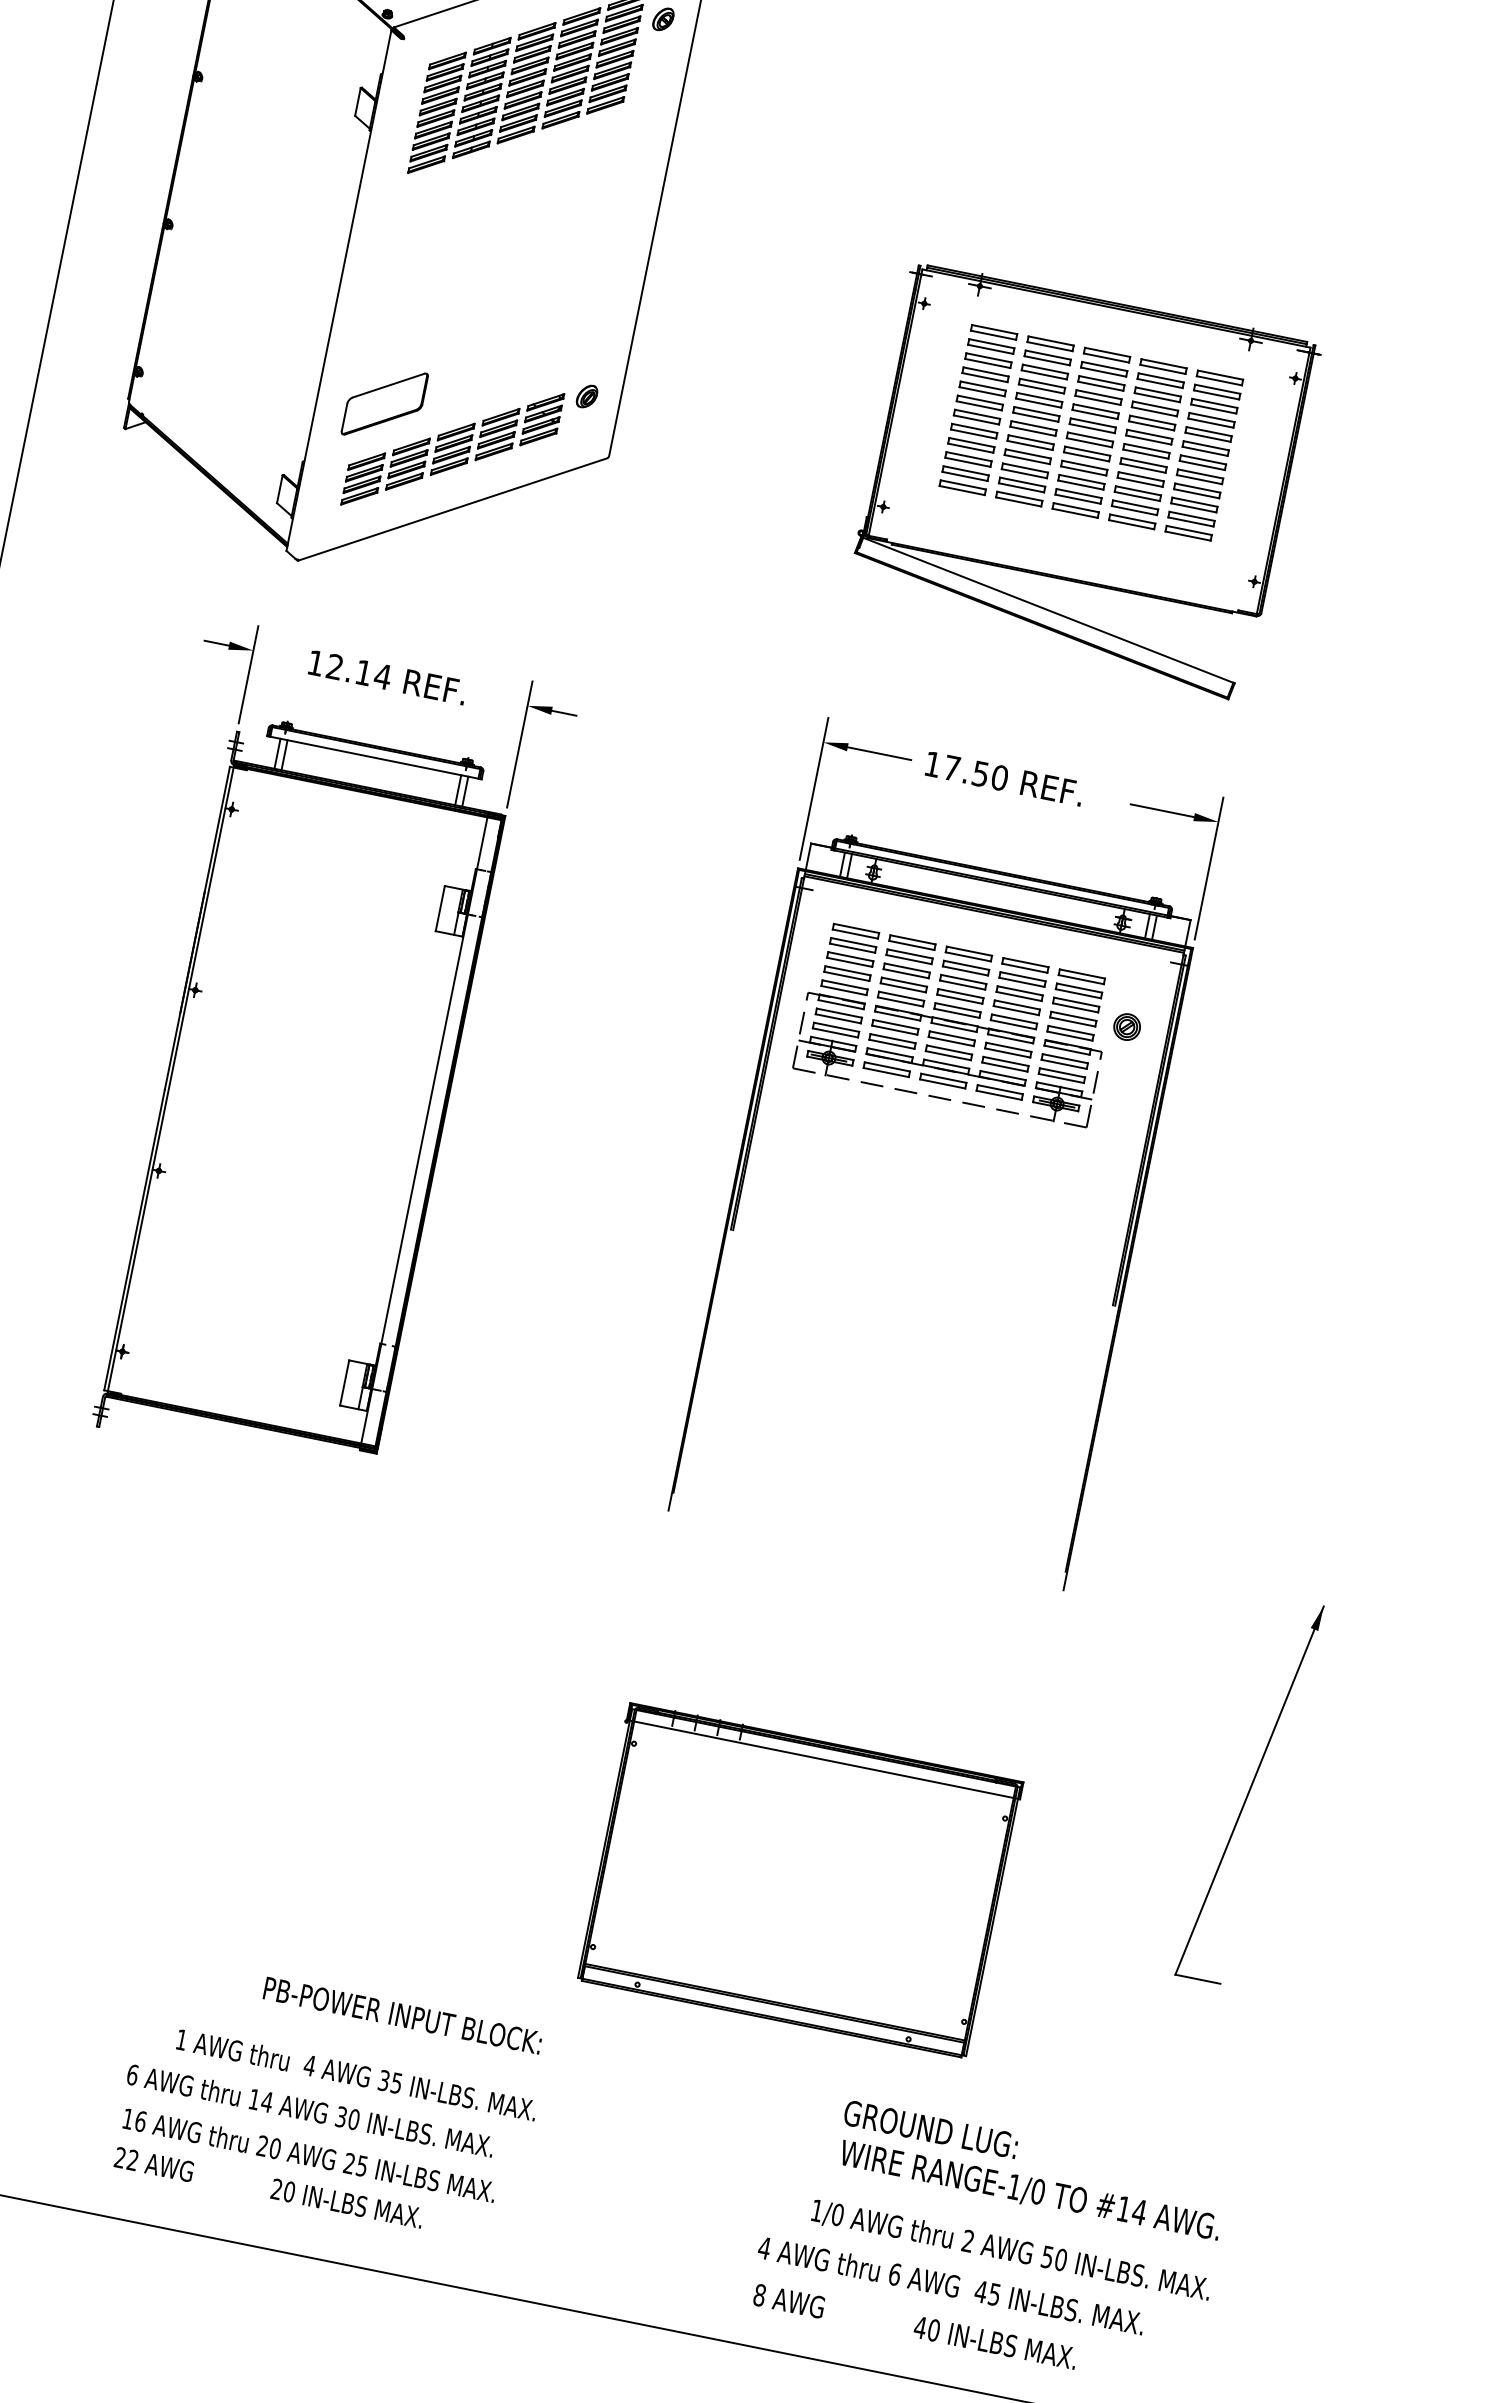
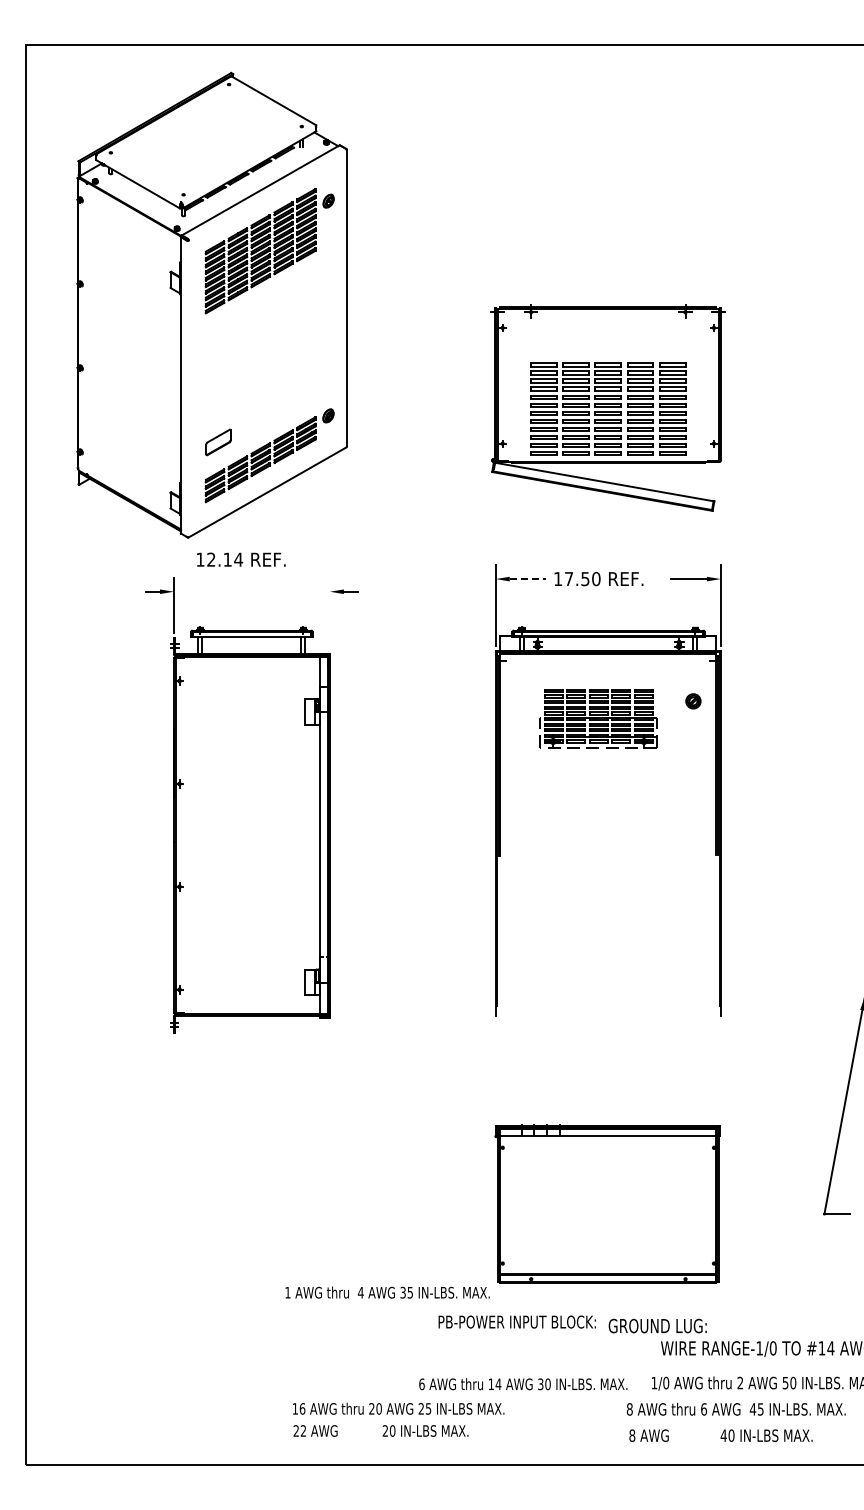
part: (384, 404) -> (218, 442), size x0.6
part: (1091, 431) -> (608, 408), moved
text: (388, 677) -> (241, 559), moved
line: (519, 743) -> (329, 613), removed
line: (880, 754) -> (528, 579), solid -> dashed
part: (954, 1023) -> (598, 718), size x0.7
text: (401, 2014) -> (516, 1321), moved
text: (356, 2074) -> (387, 1292), moved
text: (310, 2111) -> (523, 1384), moved
text: (930, 2128) -> (657, 1325), moved
text: (309, 2154) -> (398, 1408), moved
text: (268, 2186) -> (380, 1430), moved
text: (764, 2248) -> (629, 1409), 4 -> 8

